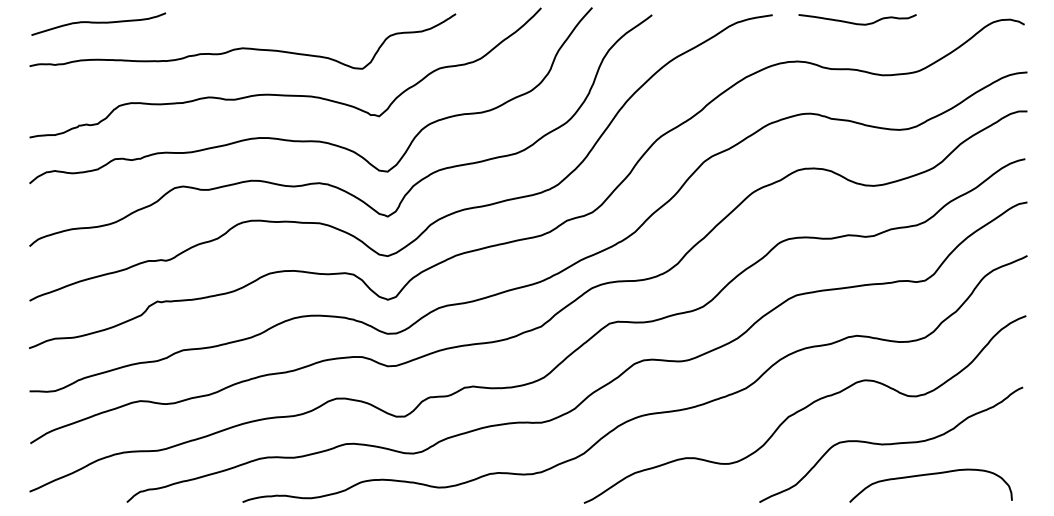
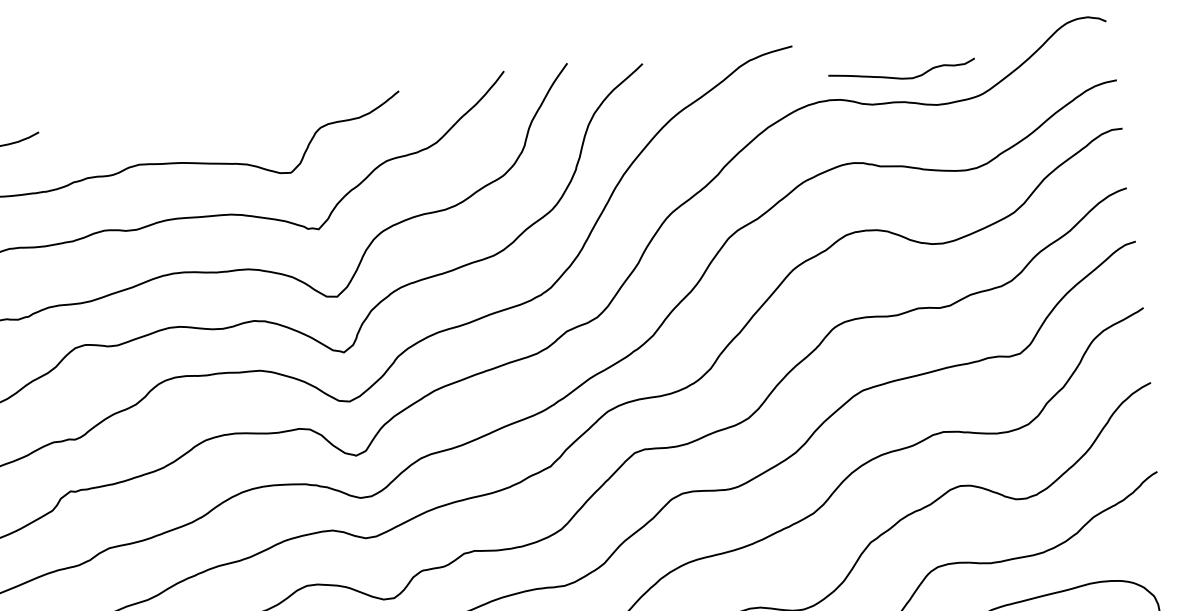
curve: (857, 23) -> (902, 77), moved

